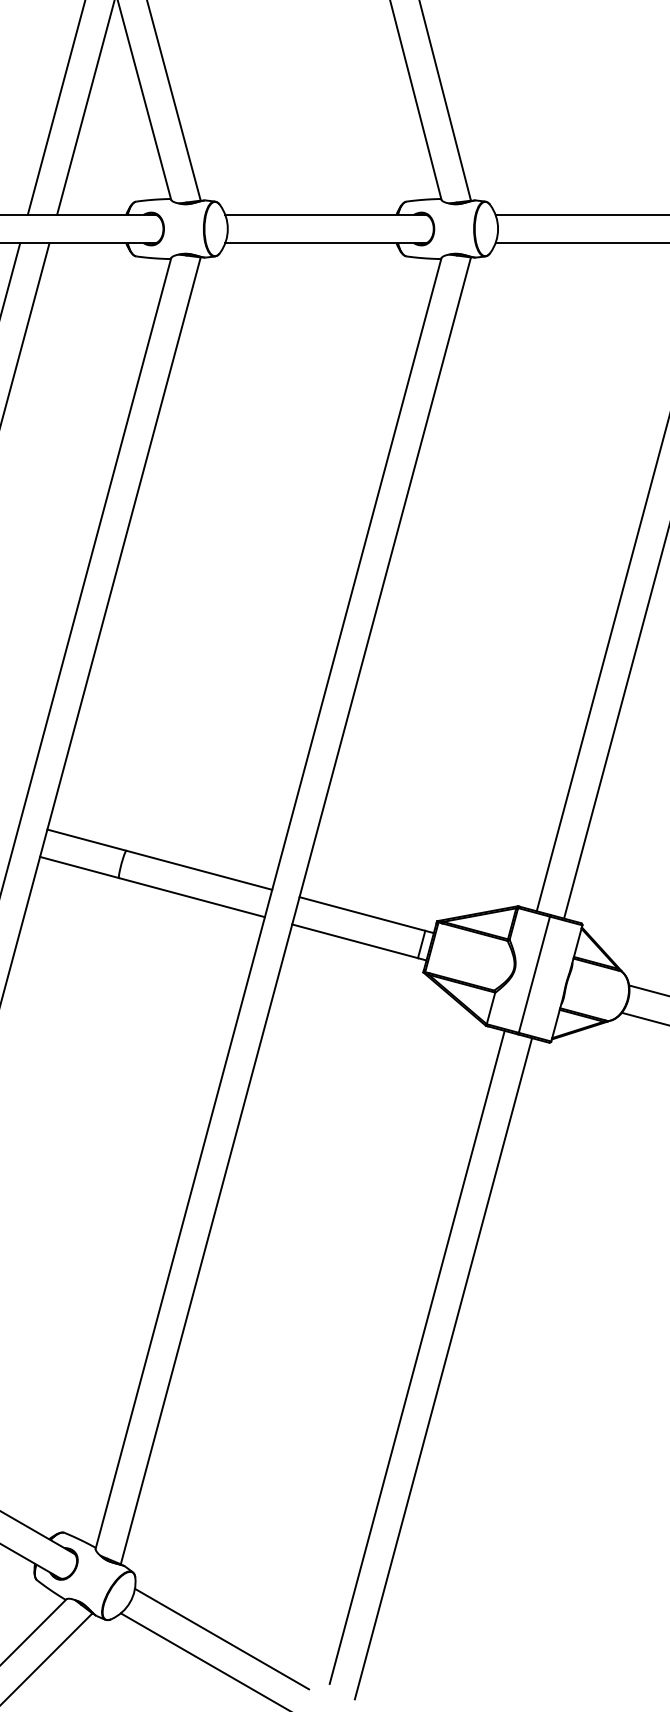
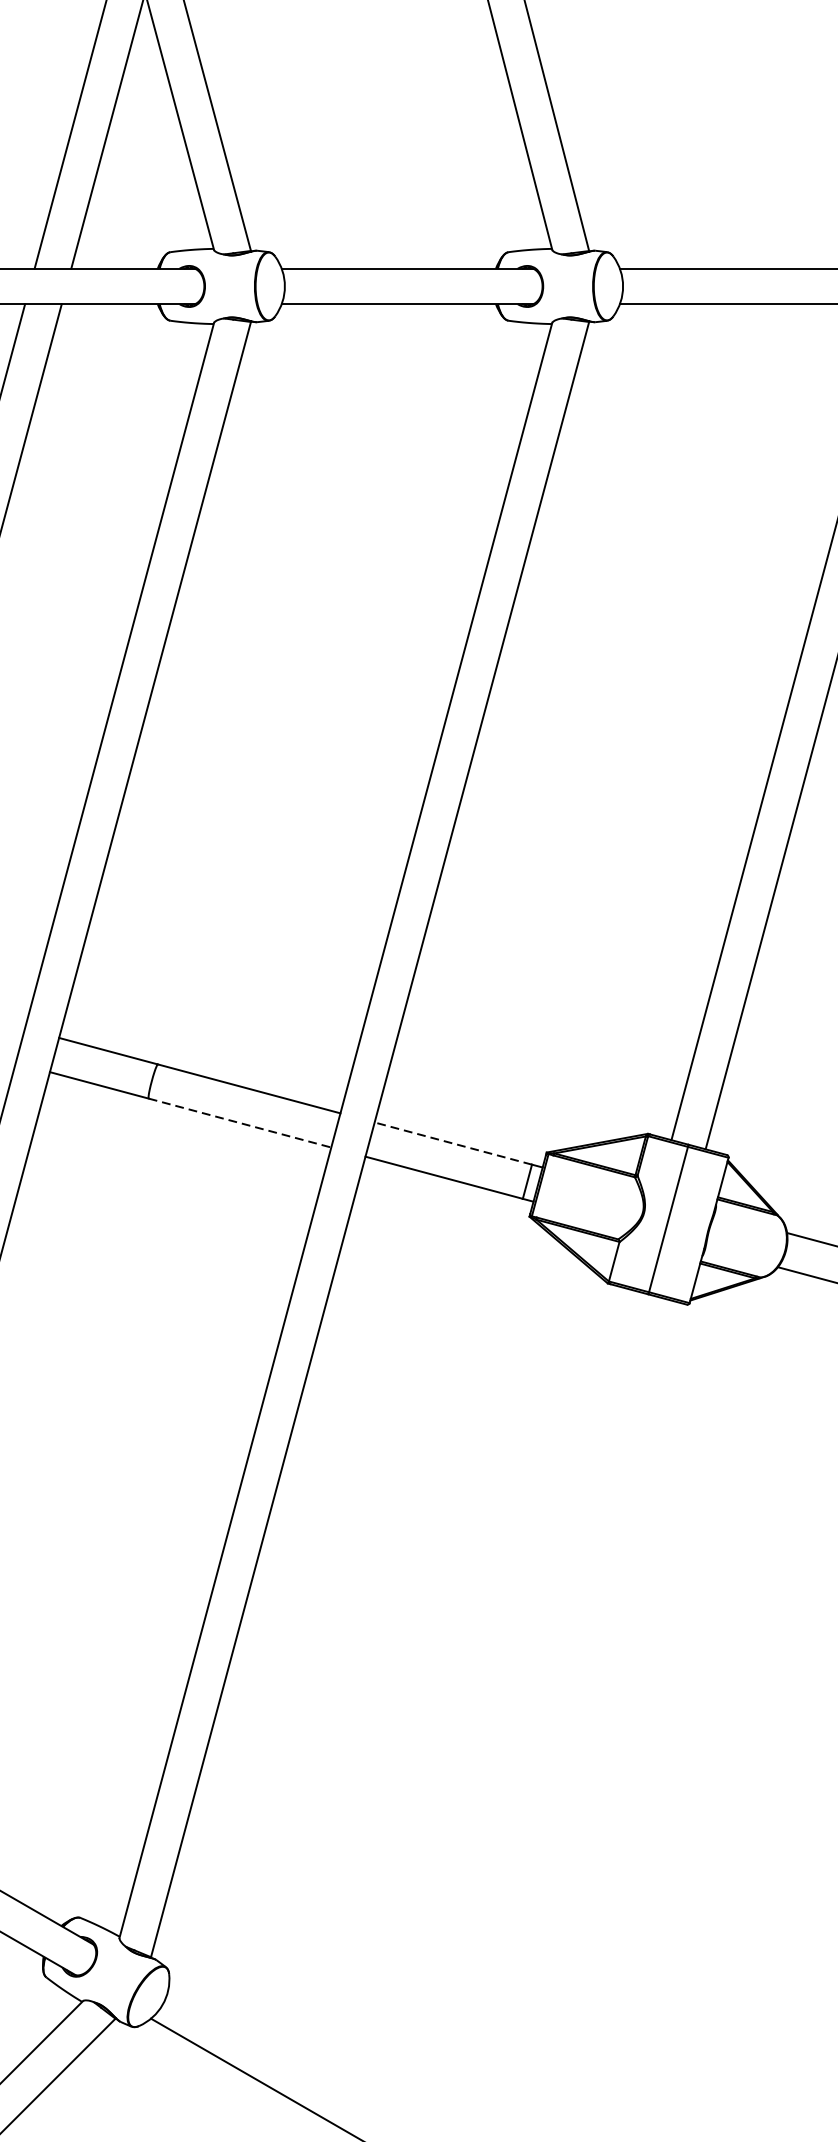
line: (191, 897) -> (239, 1122), solid -> dashed
line: (361, 913) -> (452, 1142), solid -> dashed
line: (416, 1356) -> (520, 1697), removed
line: (443, 1368) -> (554, 1712), removed
line: (222, 1638) -> (278, 2050), removed

